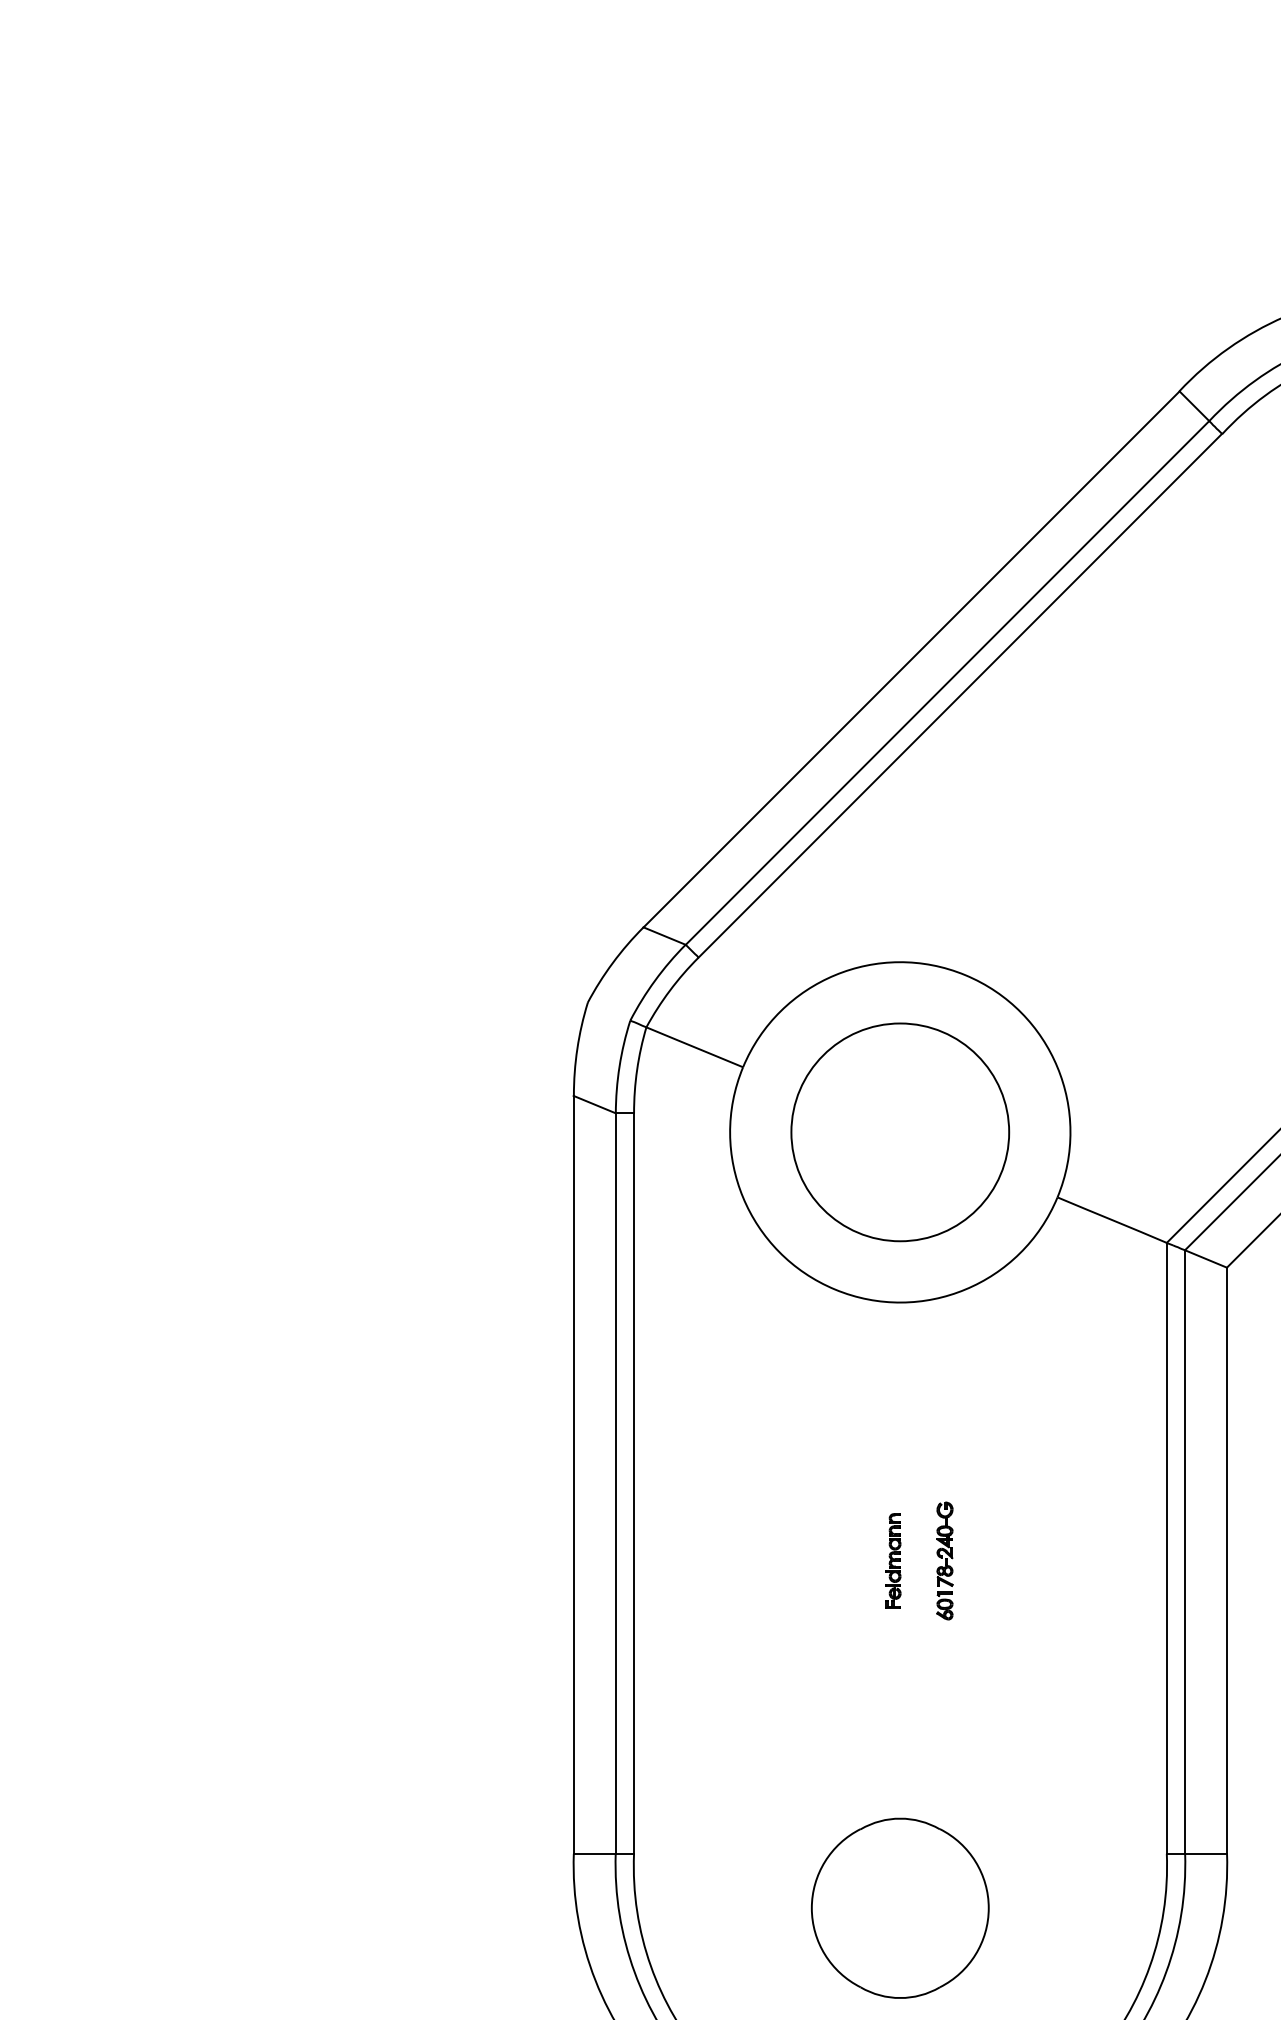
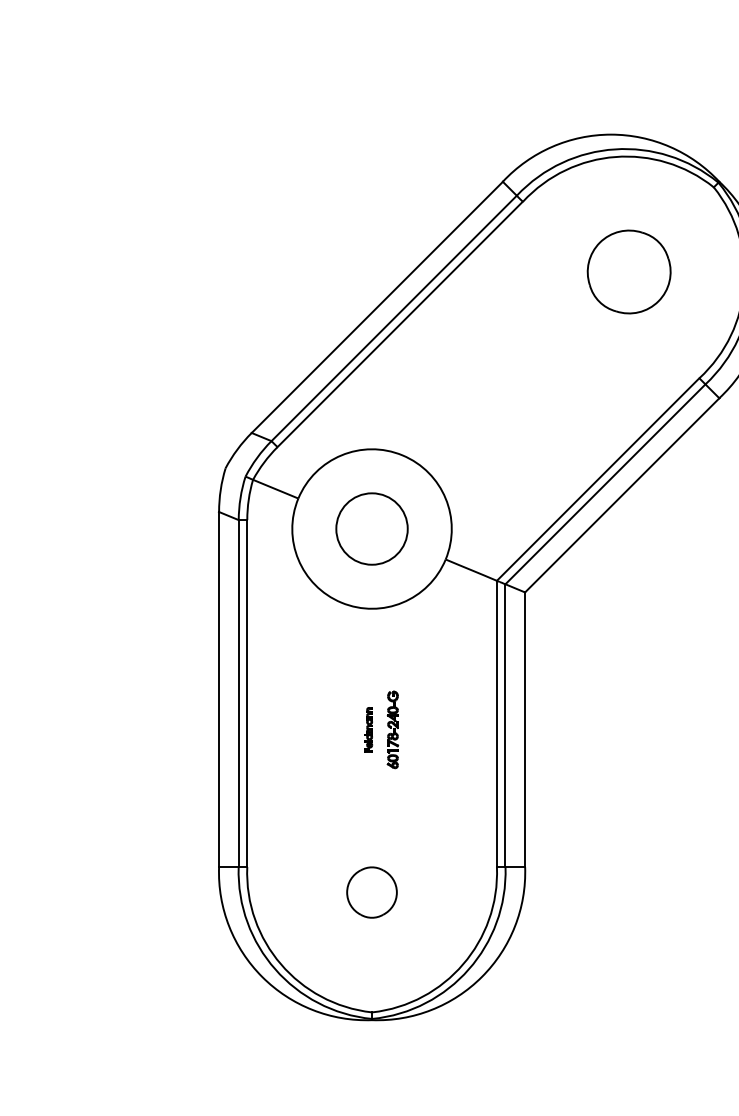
circle: (901, 1133) -> (372, 529), size x0.7
part: (943, 1560) -> (392, 729), size x1.4
part: (899, 1908) -> (371, 892), size x0.6

